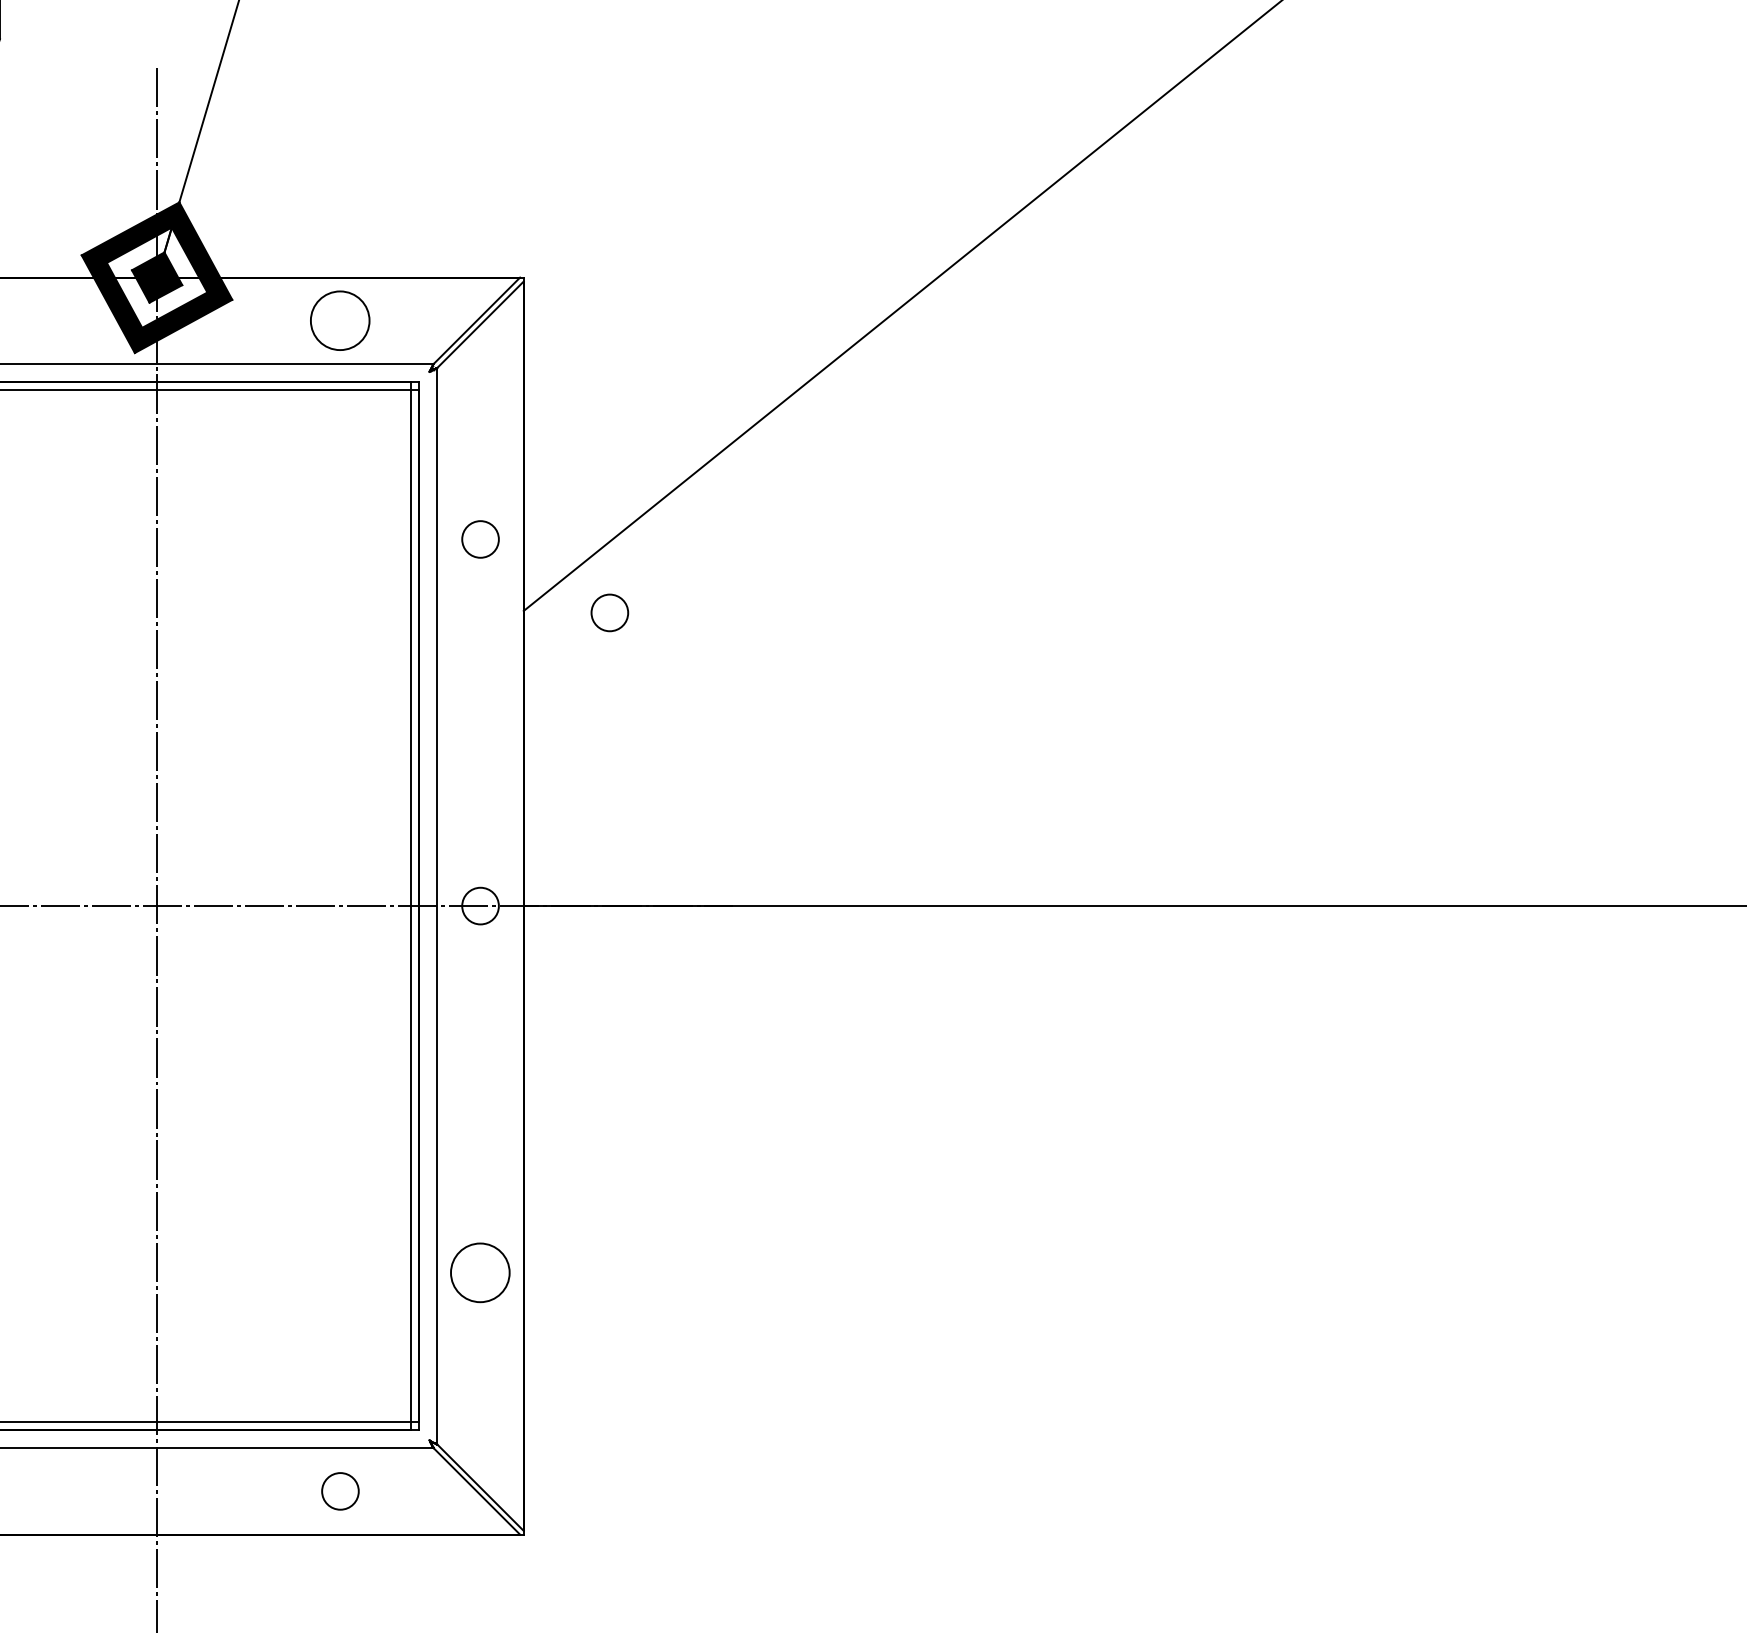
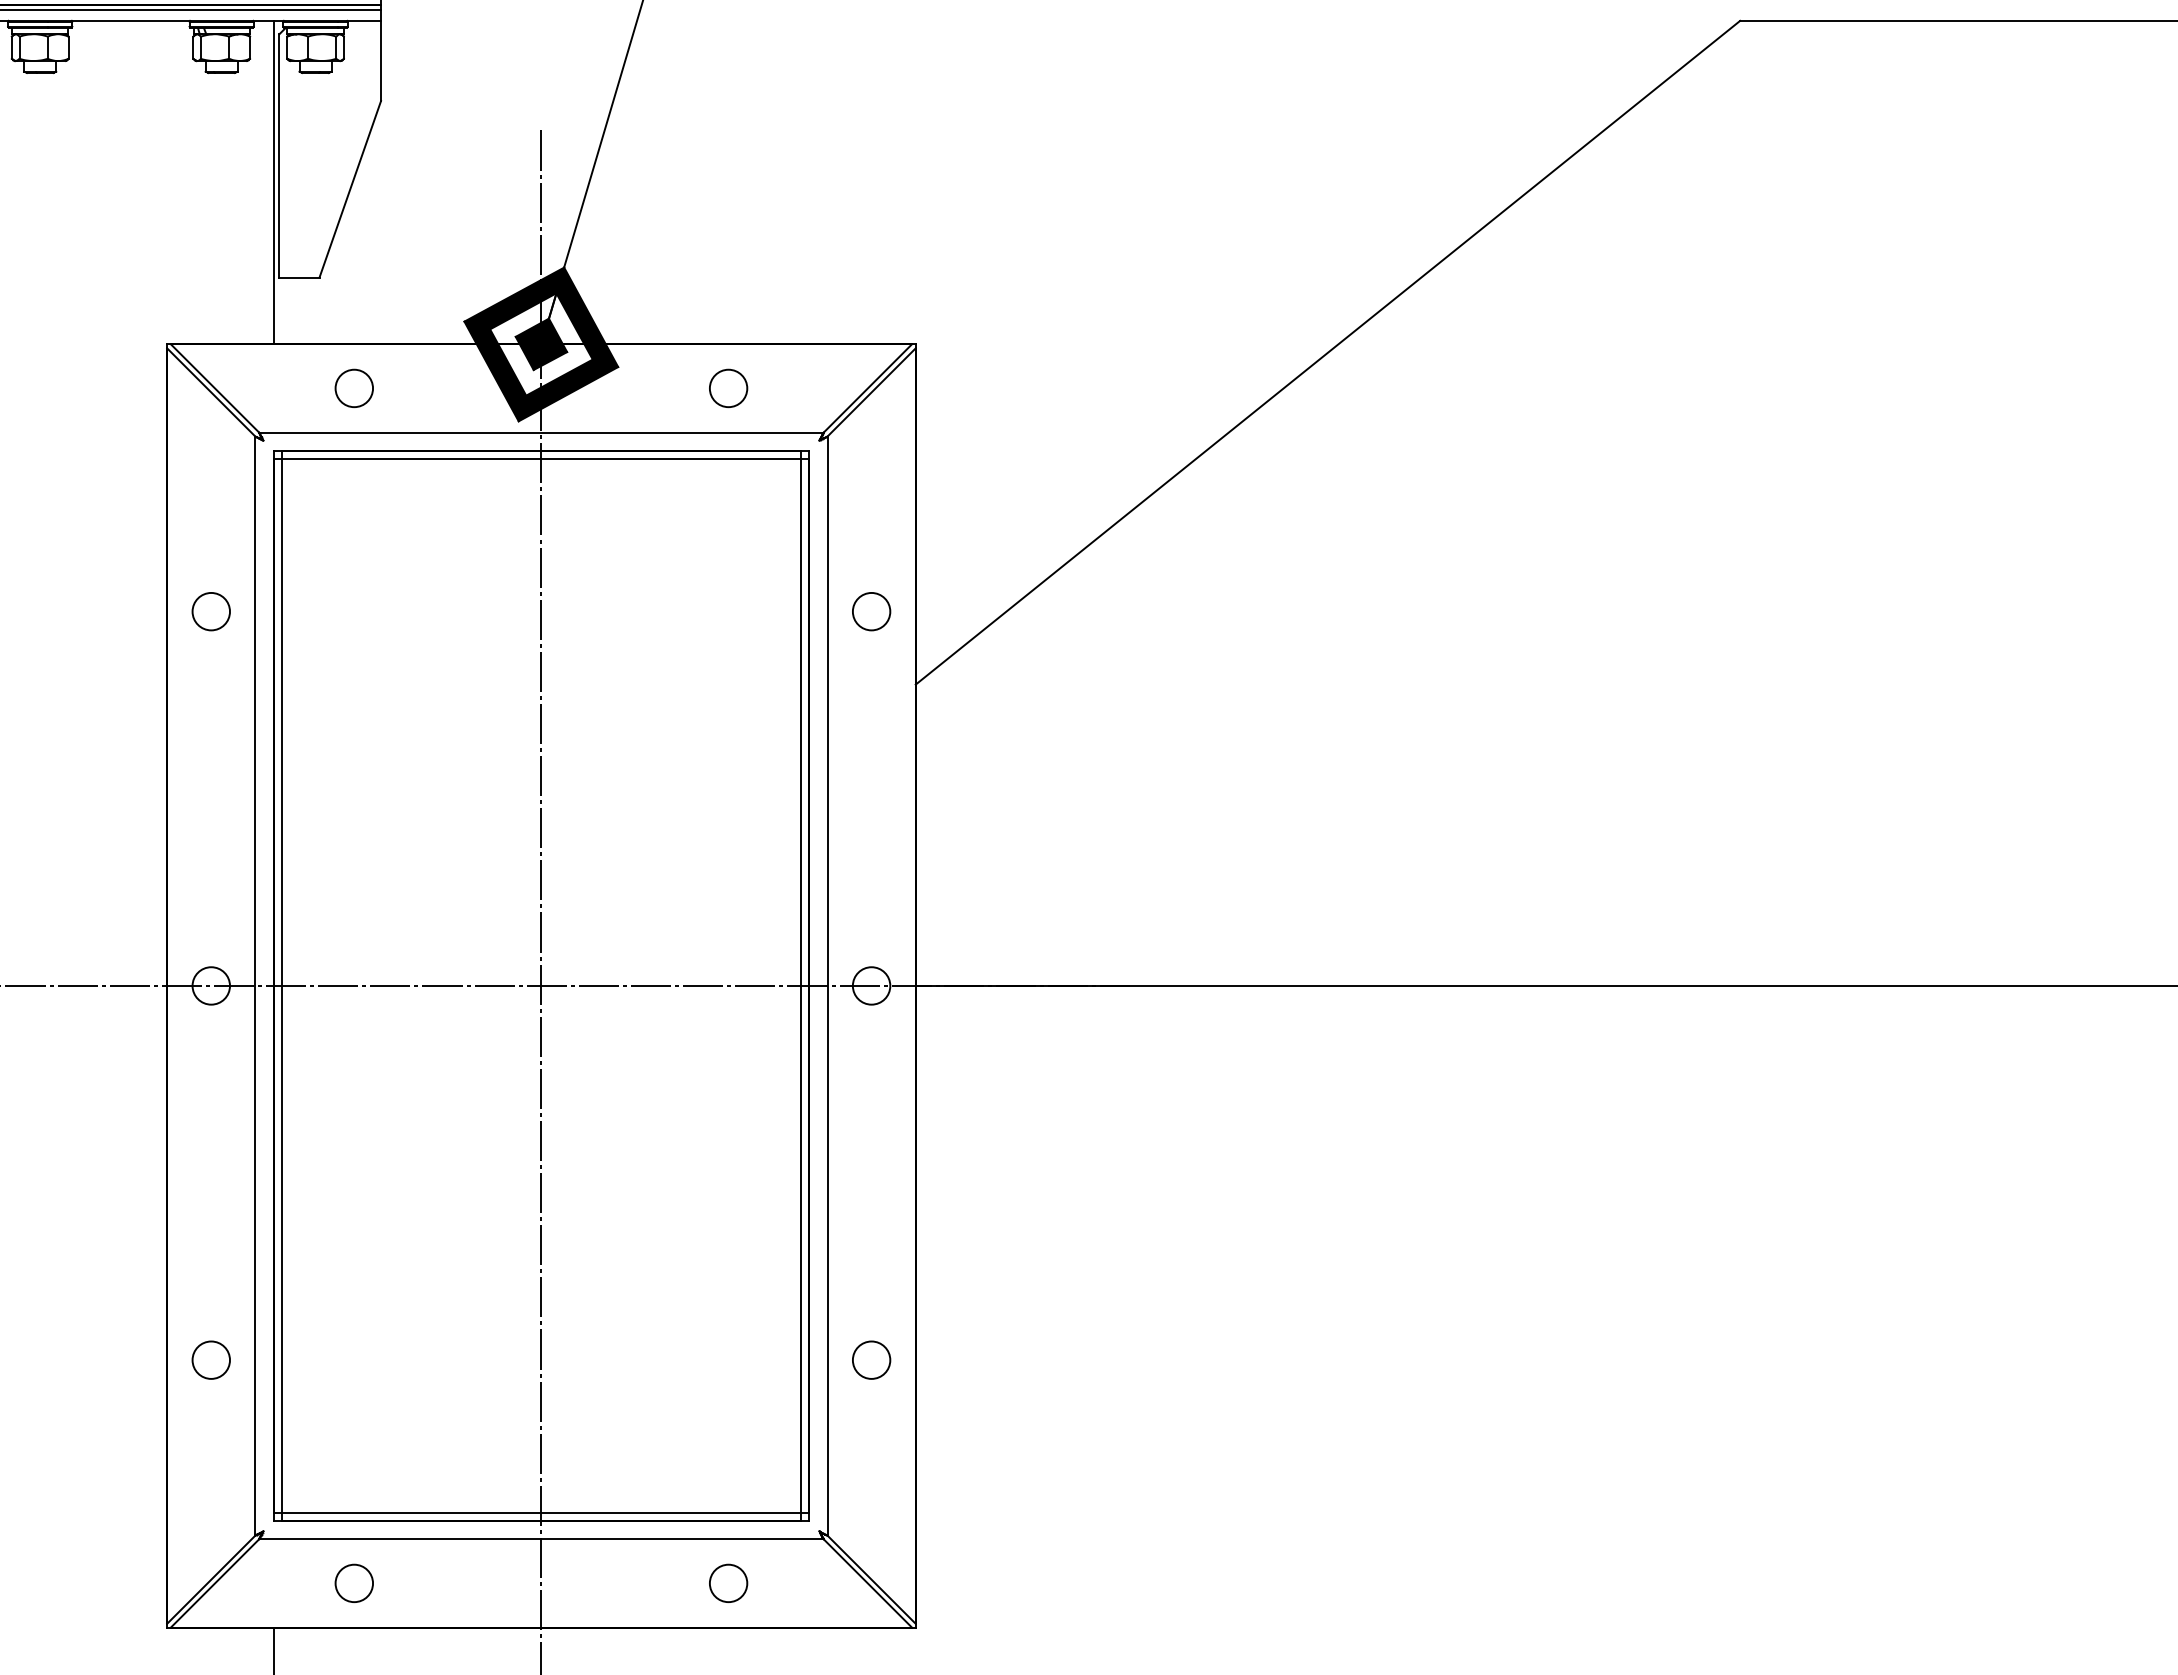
circle: (340, 320) -> (728, 388), size x0.62
circle: (609, 612) -> (1003, 686), removed
circle: (480, 1272) -> (871, 1359), size x0.62

